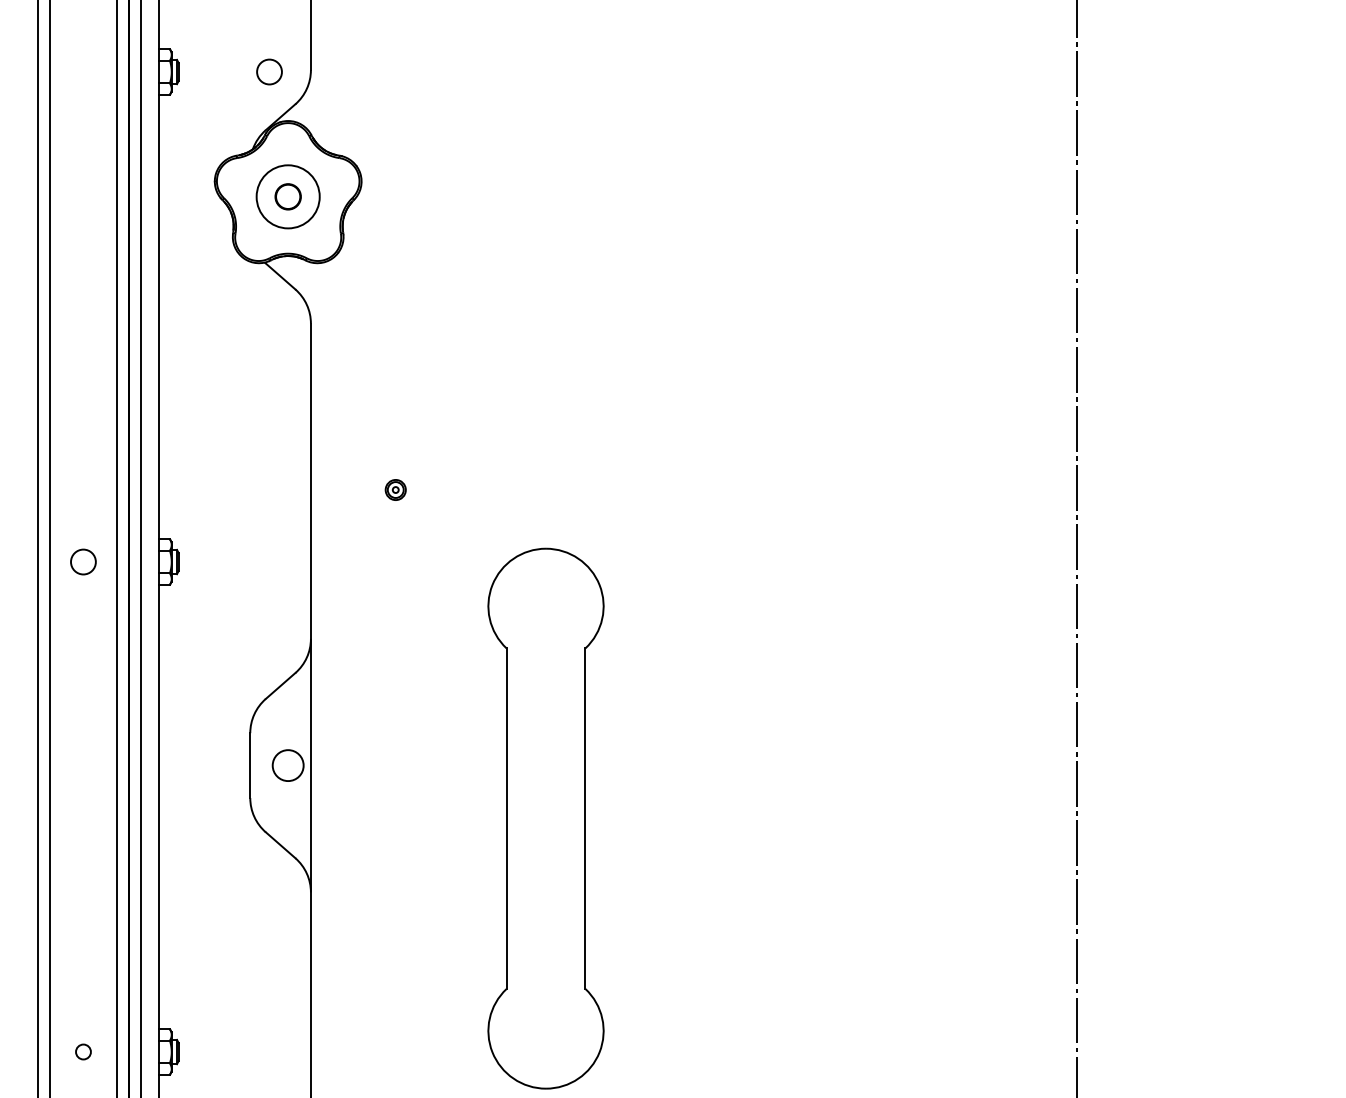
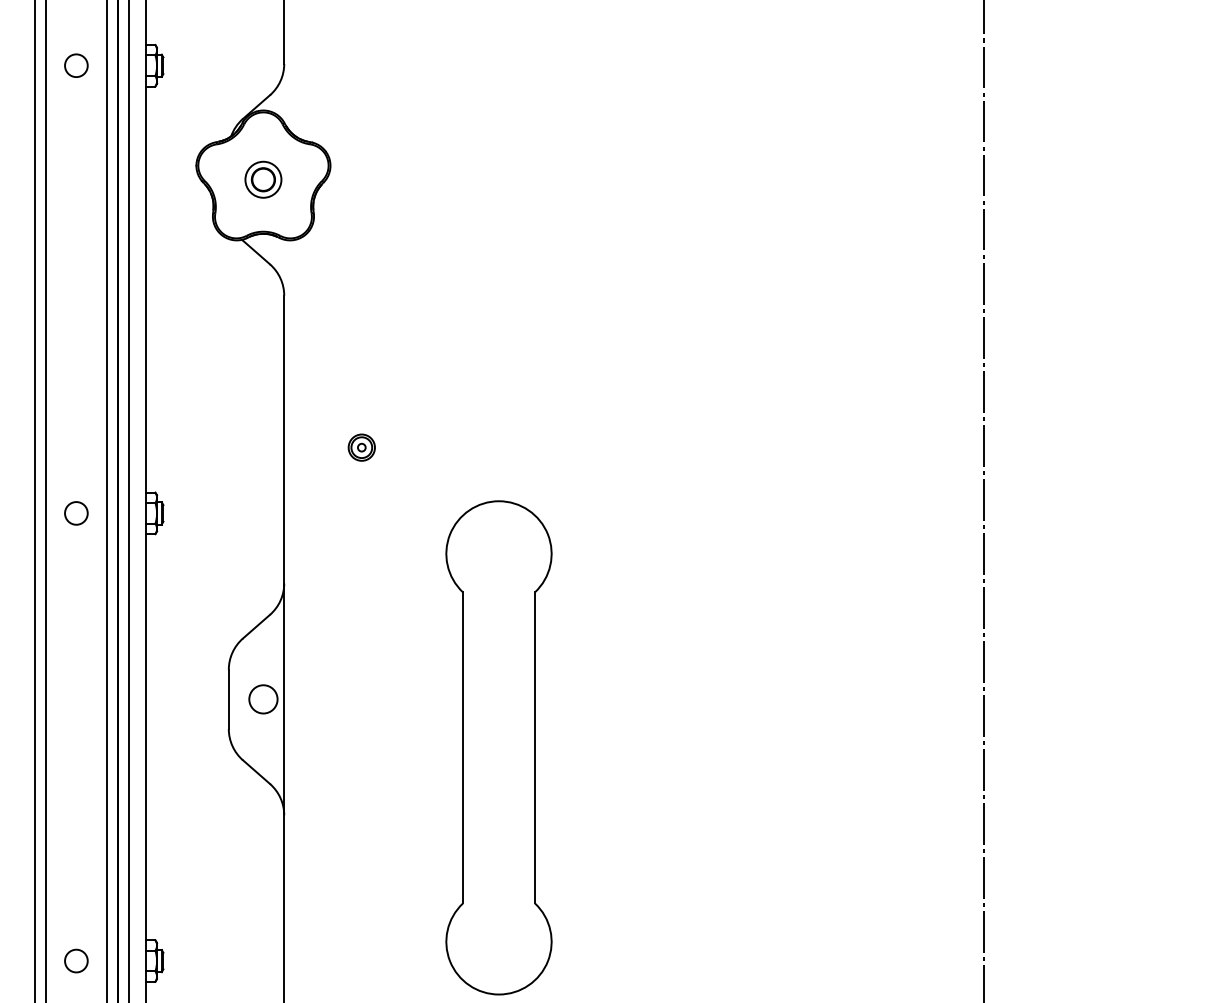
circle: (269, 71) -> (76, 65), moved
circle: (288, 196) -> (263, 179), size x0.62
part: (395, 489) -> (361, 447), size x1.43
circle: (83, 1051) -> (76, 960), size x1.67

